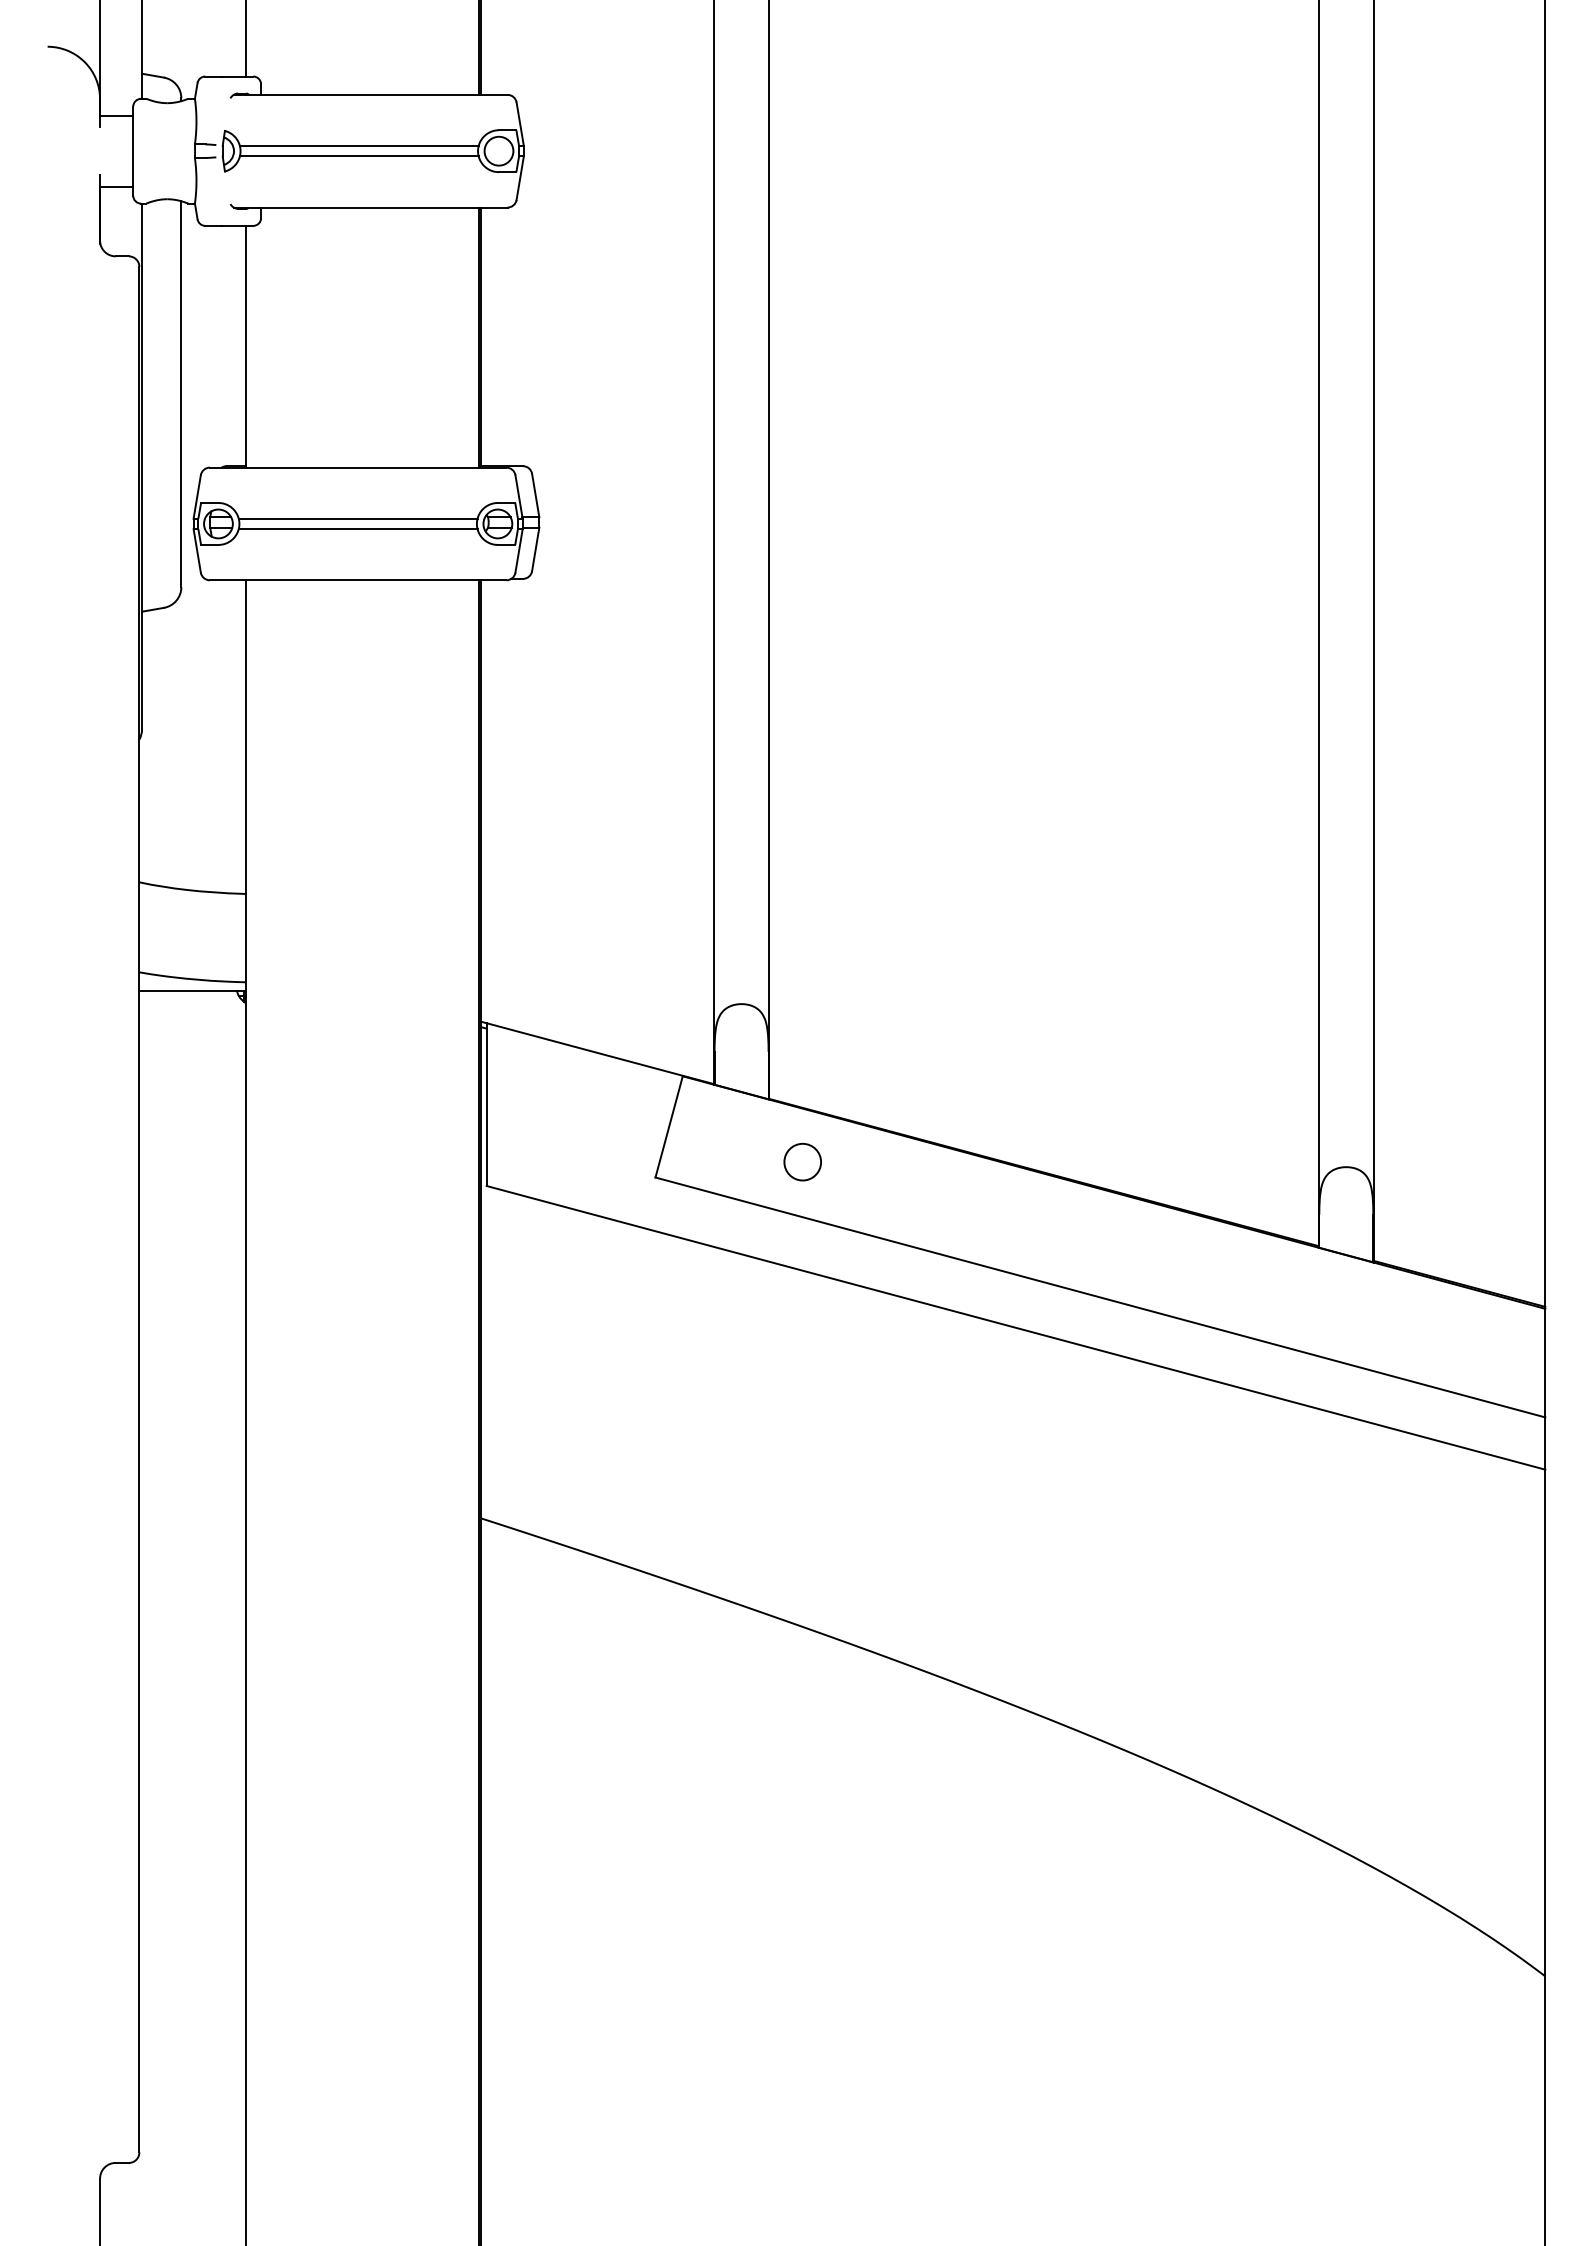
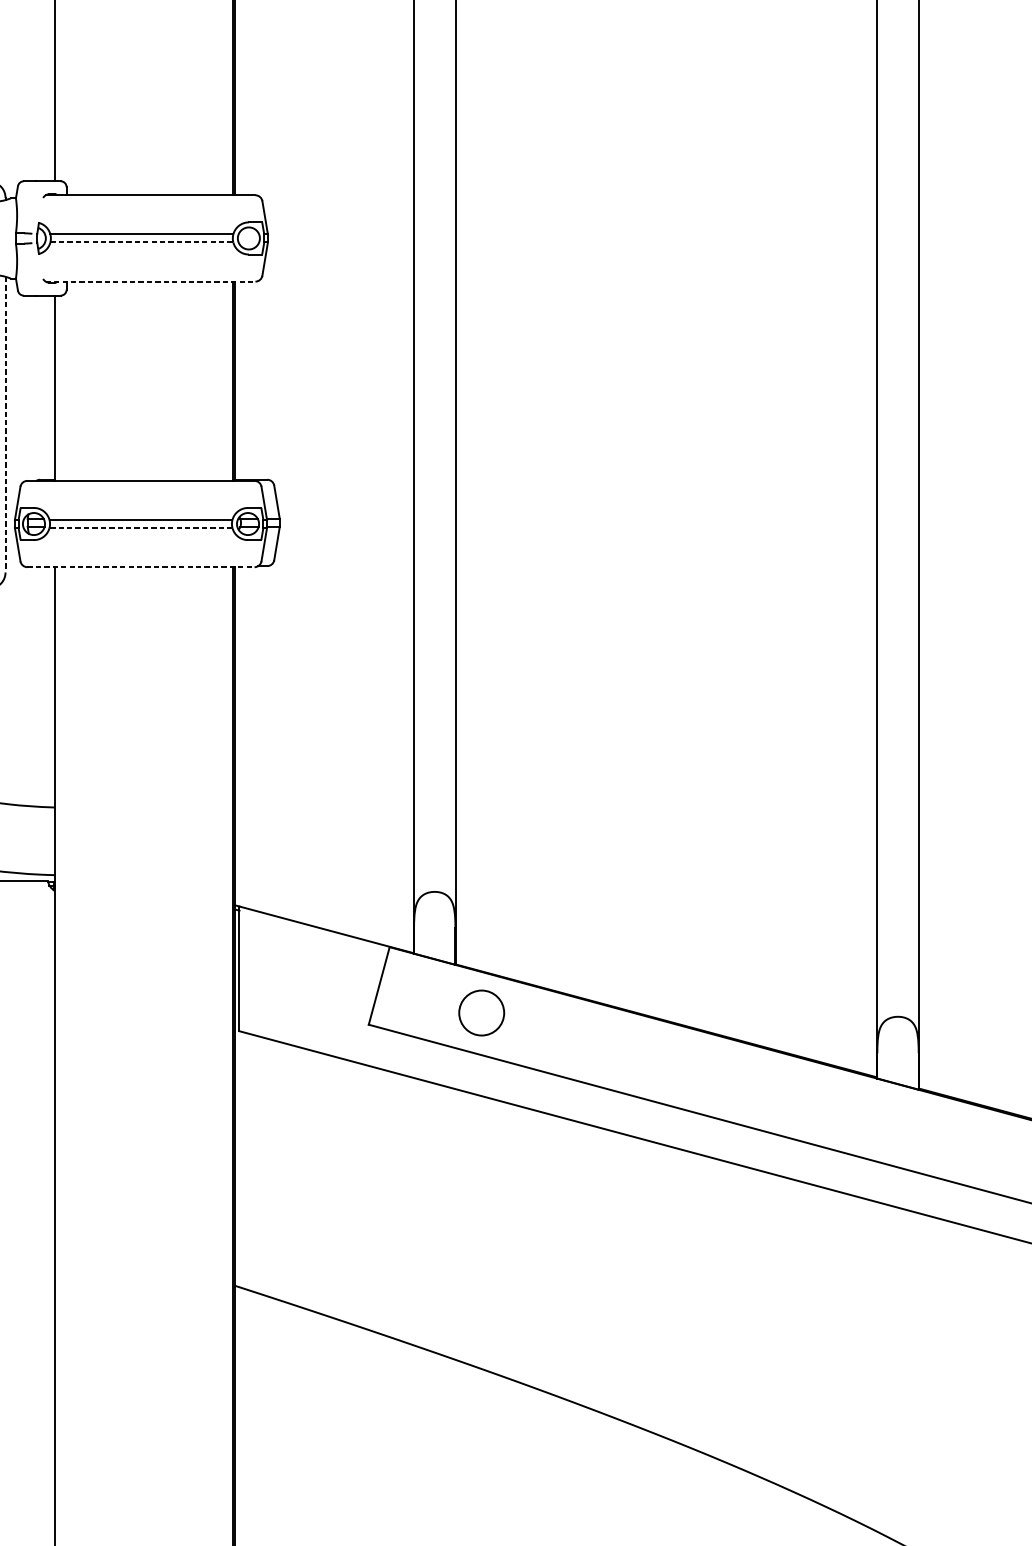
line: (359, 156) -> (142, 242), solid -> dashed
line: (370, 207) -> (150, 281), solid -> dashed
line: (181, 394) -> (5, 424), solid -> dashed
line: (357, 529) -> (140, 528), solid -> dashed
line: (358, 580) -> (141, 567), solid -> dashed
circle: (802, 1161) -> (481, 1012), size x1.6

